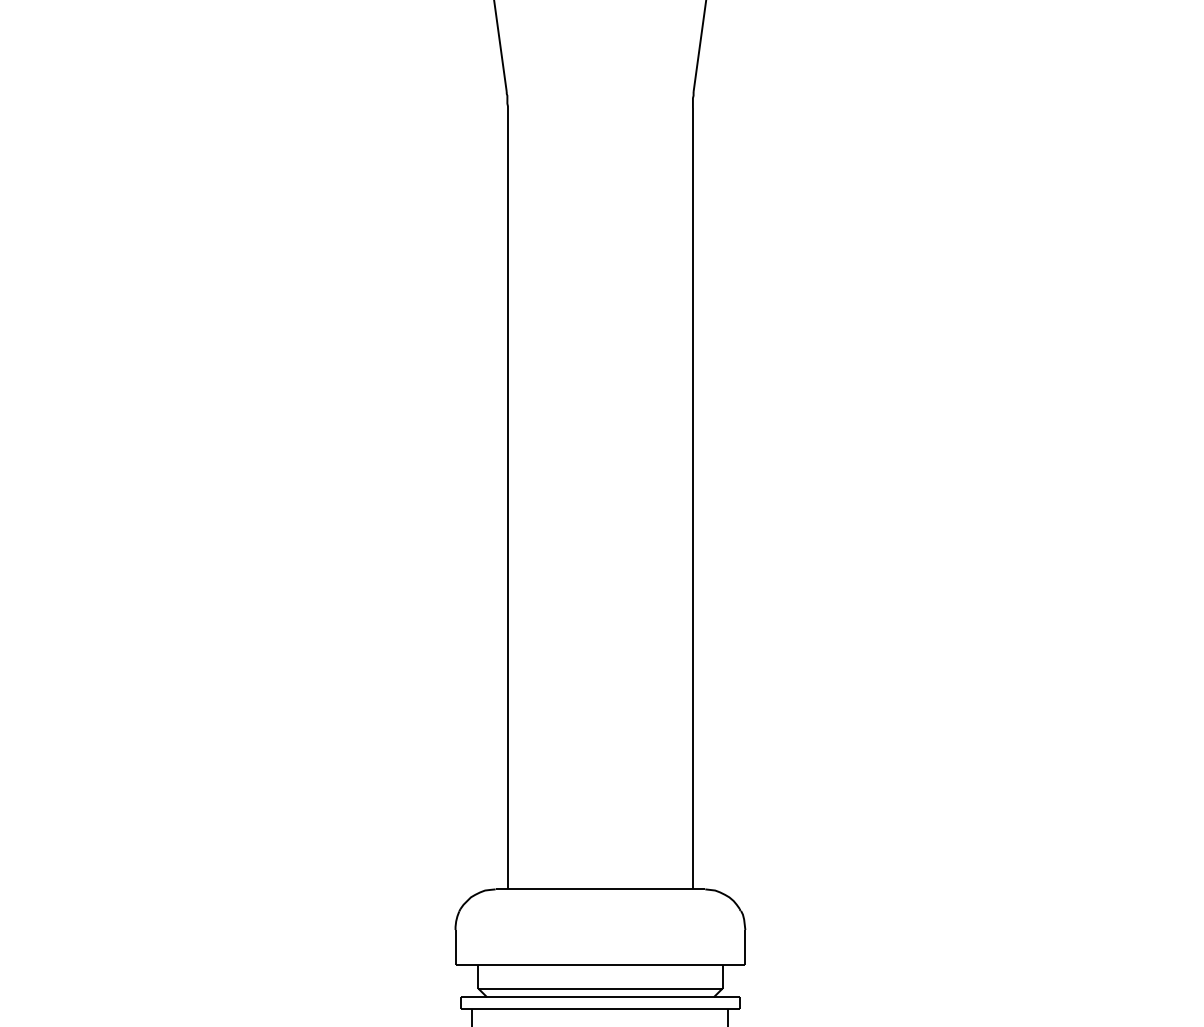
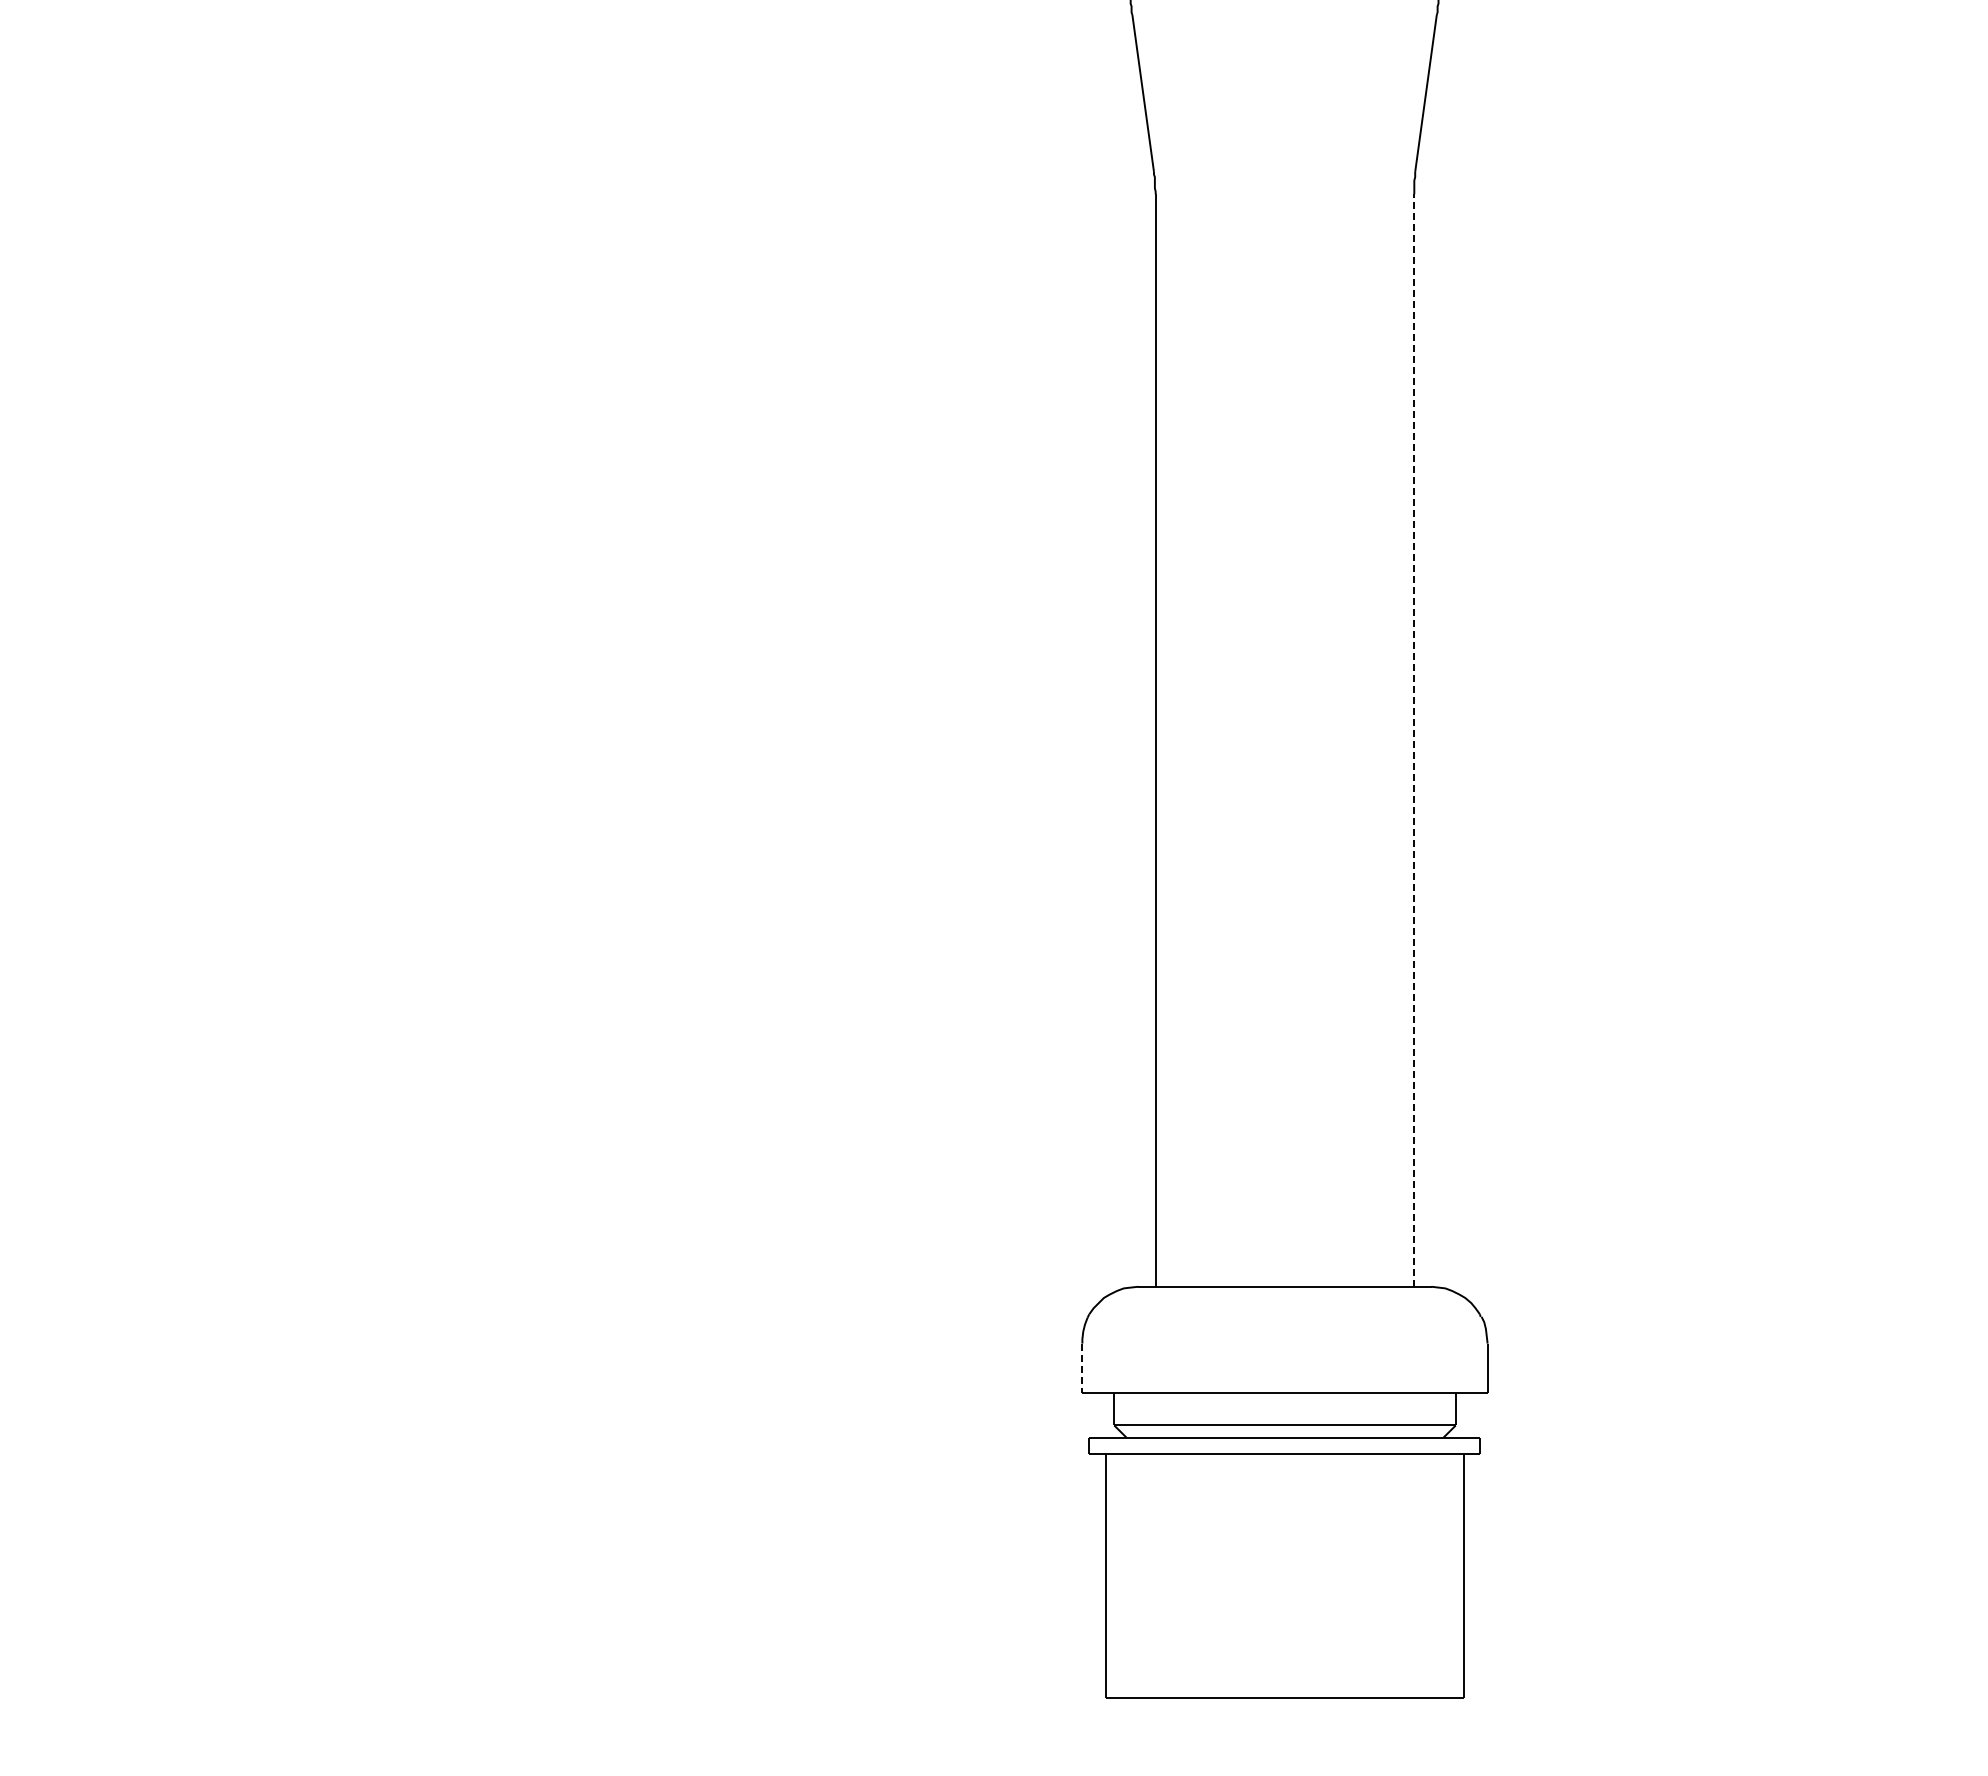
line: (693, 498) -> (1414, 740), solid -> dashed
line: (455, 947) -> (1082, 1368), solid -> dashed

